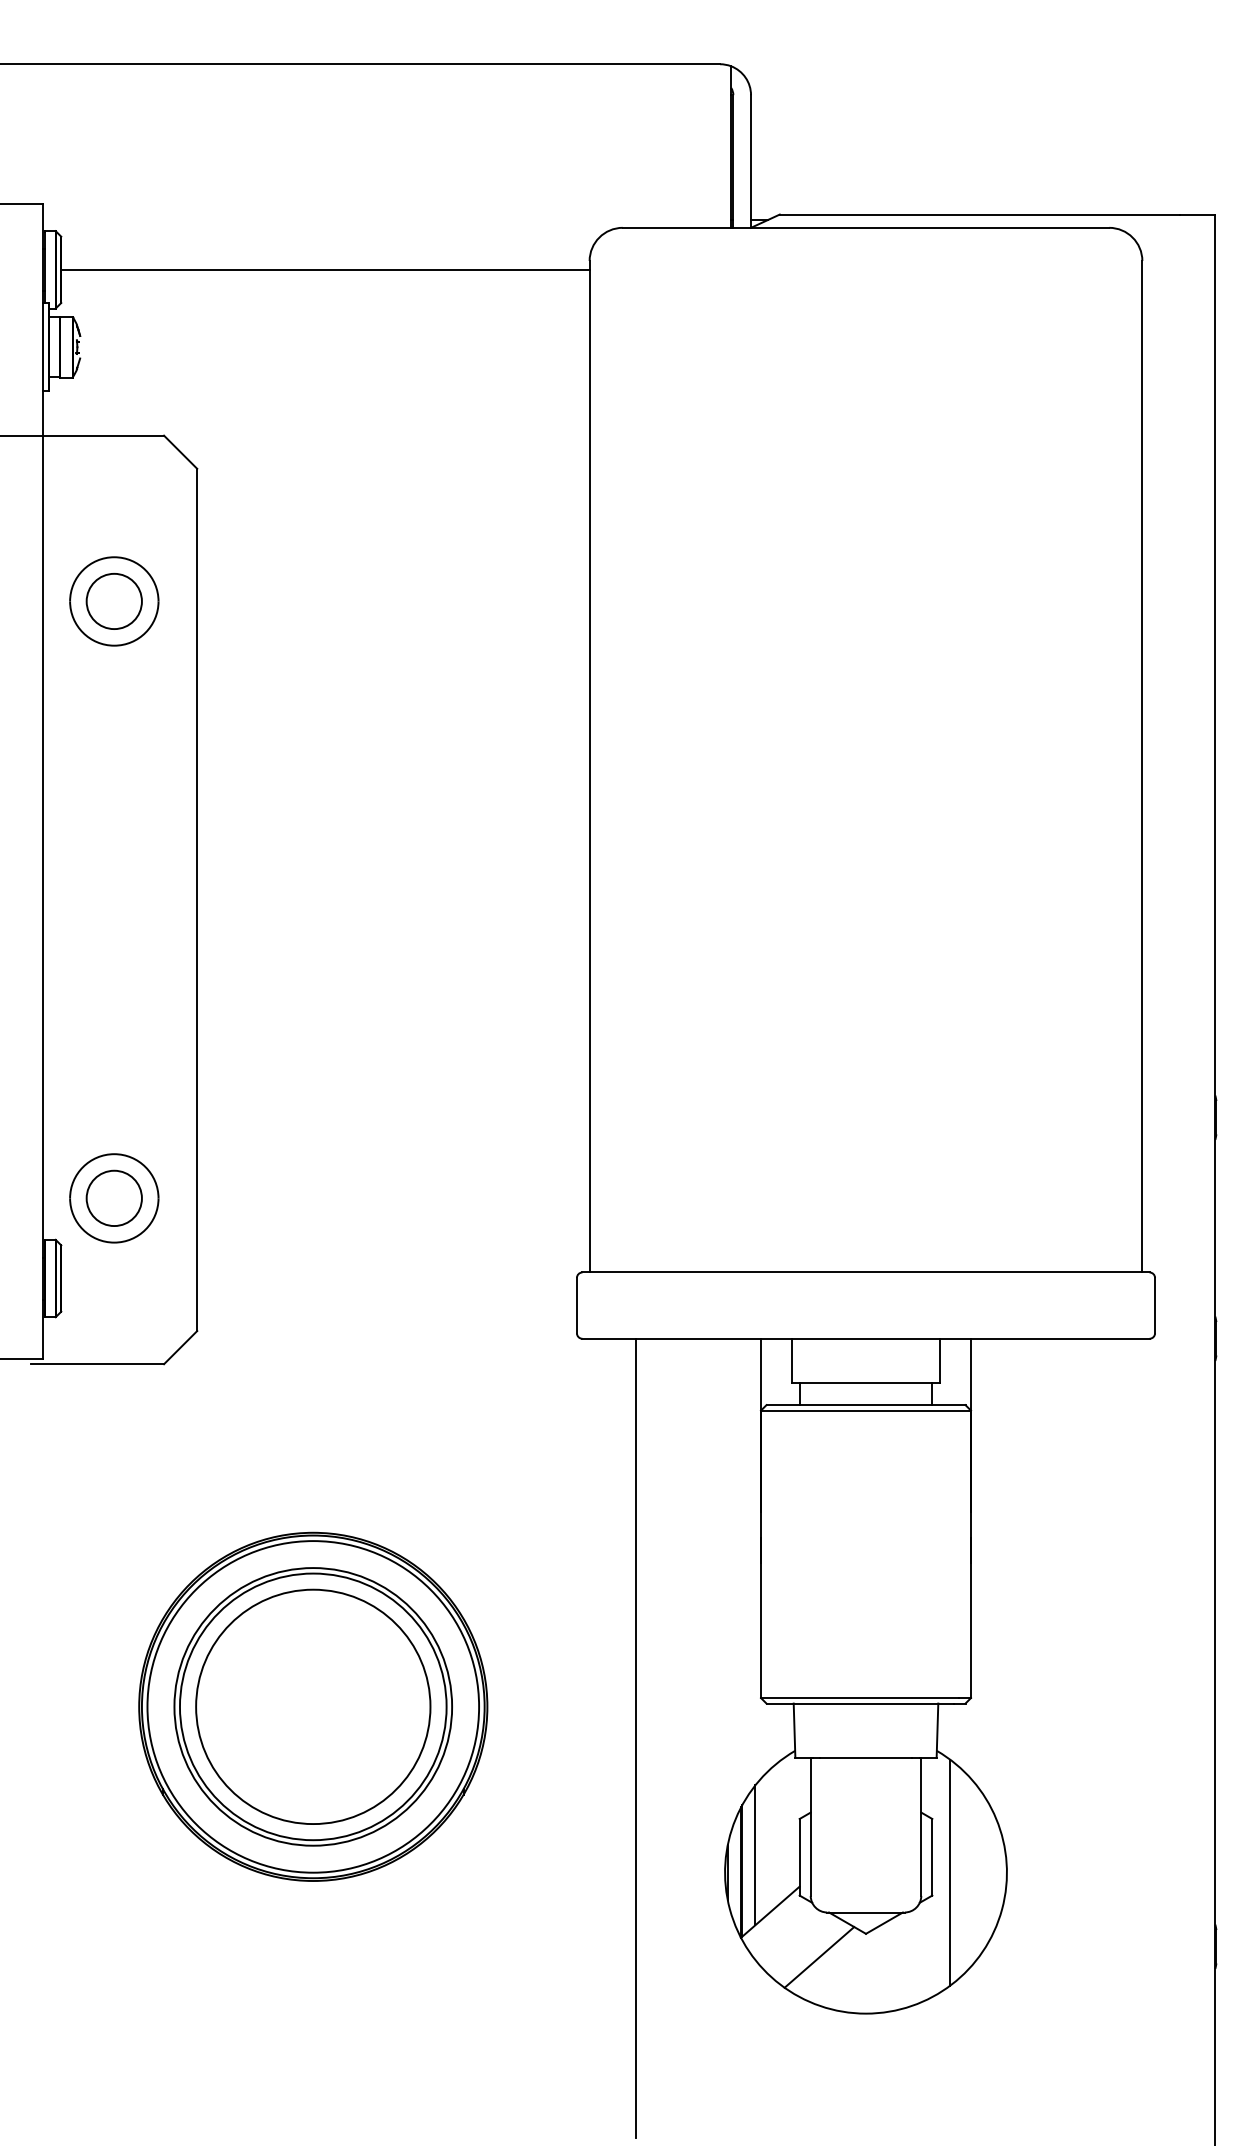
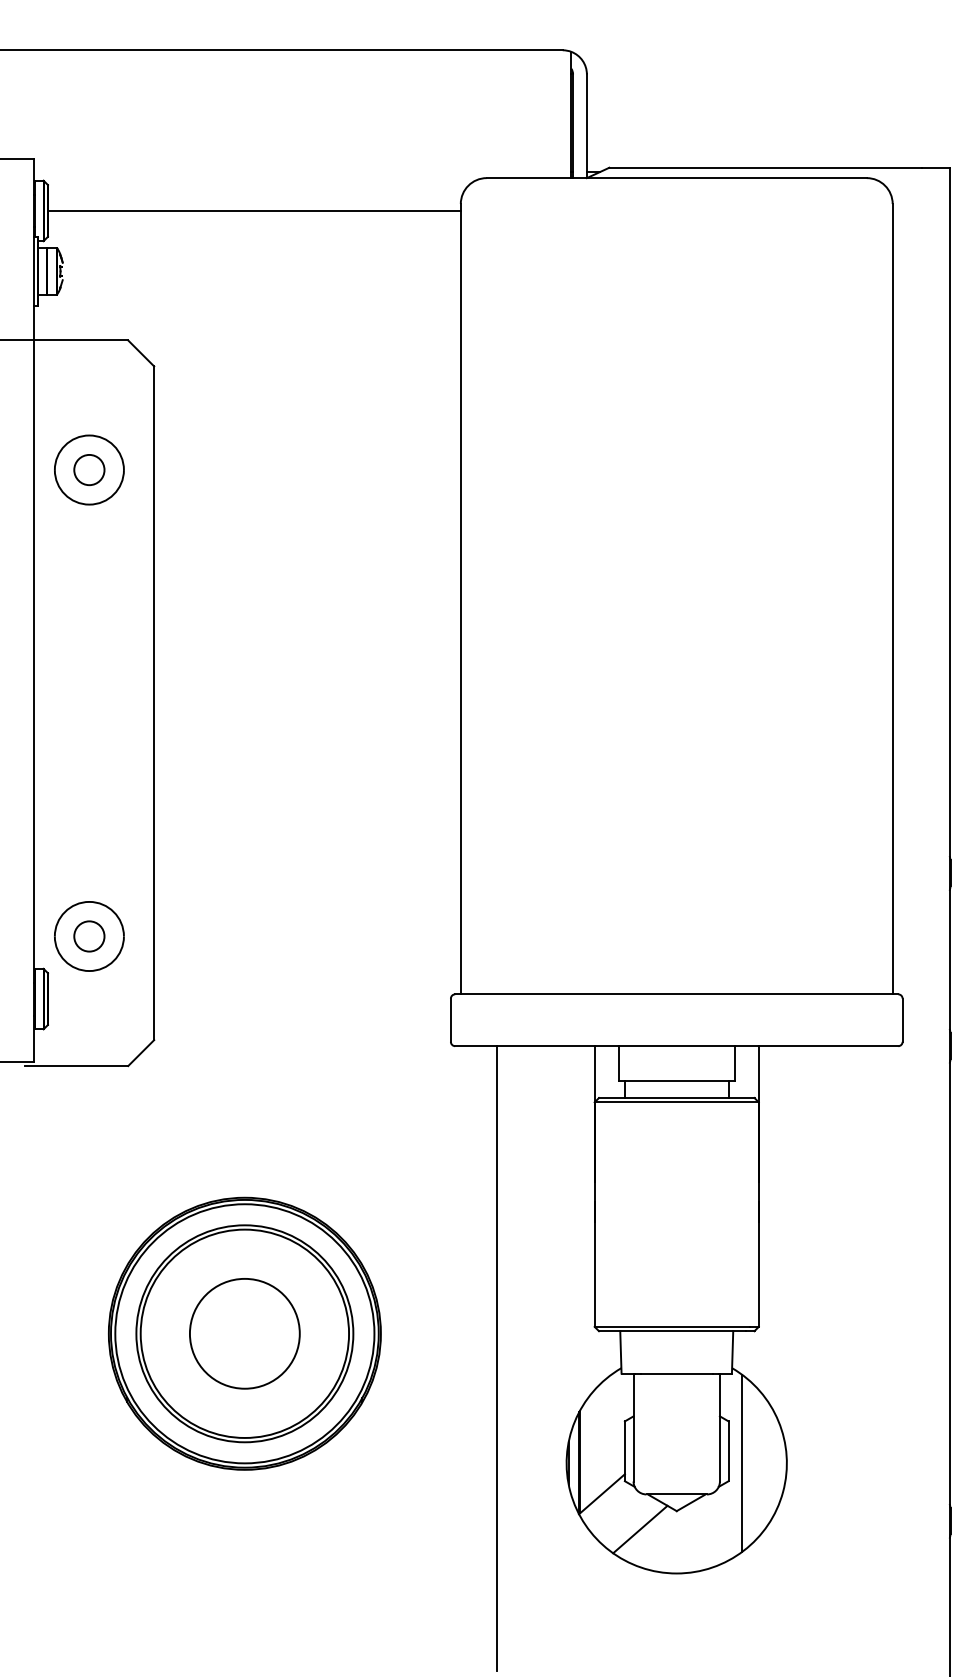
circle: (114, 600) -> (89, 469), size x0.7
circle: (114, 1198) -> (89, 936), size x0.7
circle: (312, 1706) -> (244, 1333), size x0.6
line: (755, 1854) -> (590, 1449), removed

